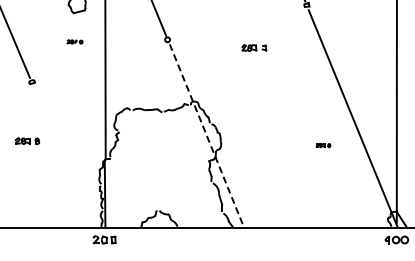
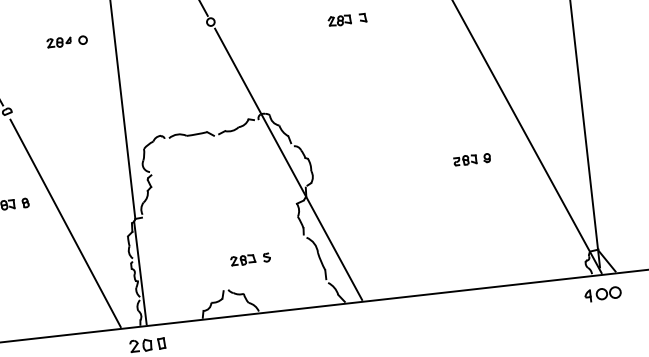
part: (74, 41) -> (66, 41), size x1.67
line: (206, 135) -> (288, 164), dashed -> solid
part: (323, 145) -> (472, 159), size x1.67
line: (60, 156) -> (64, 222), added
part: (175, 192) -> (249, 258), added

